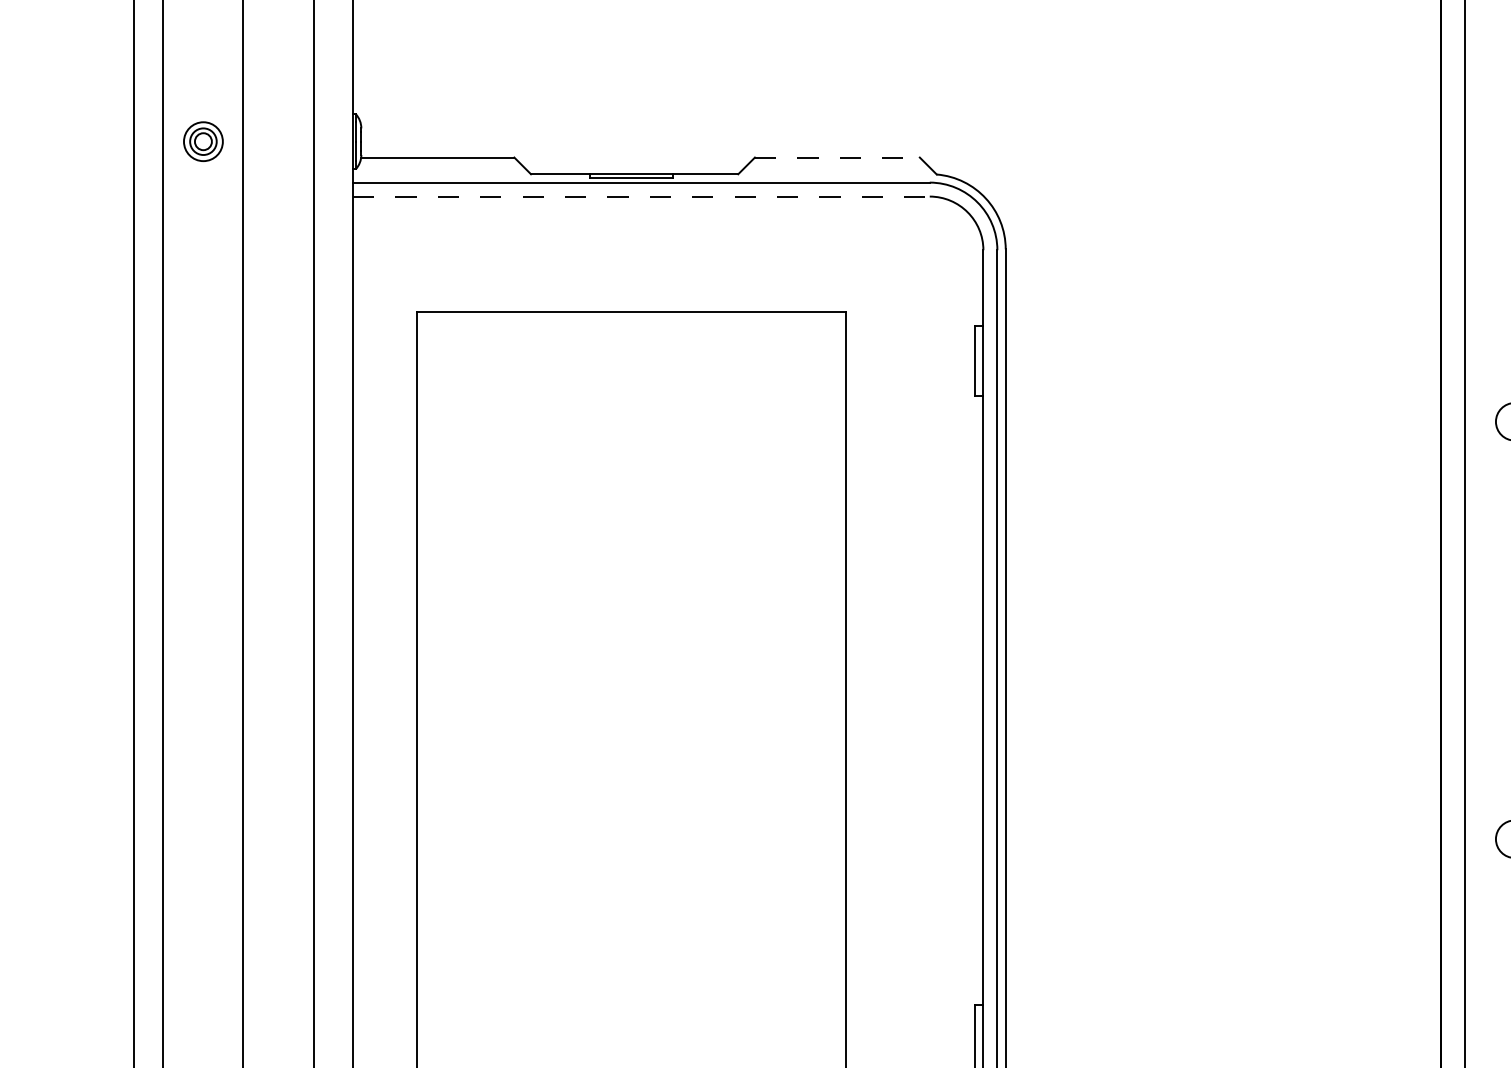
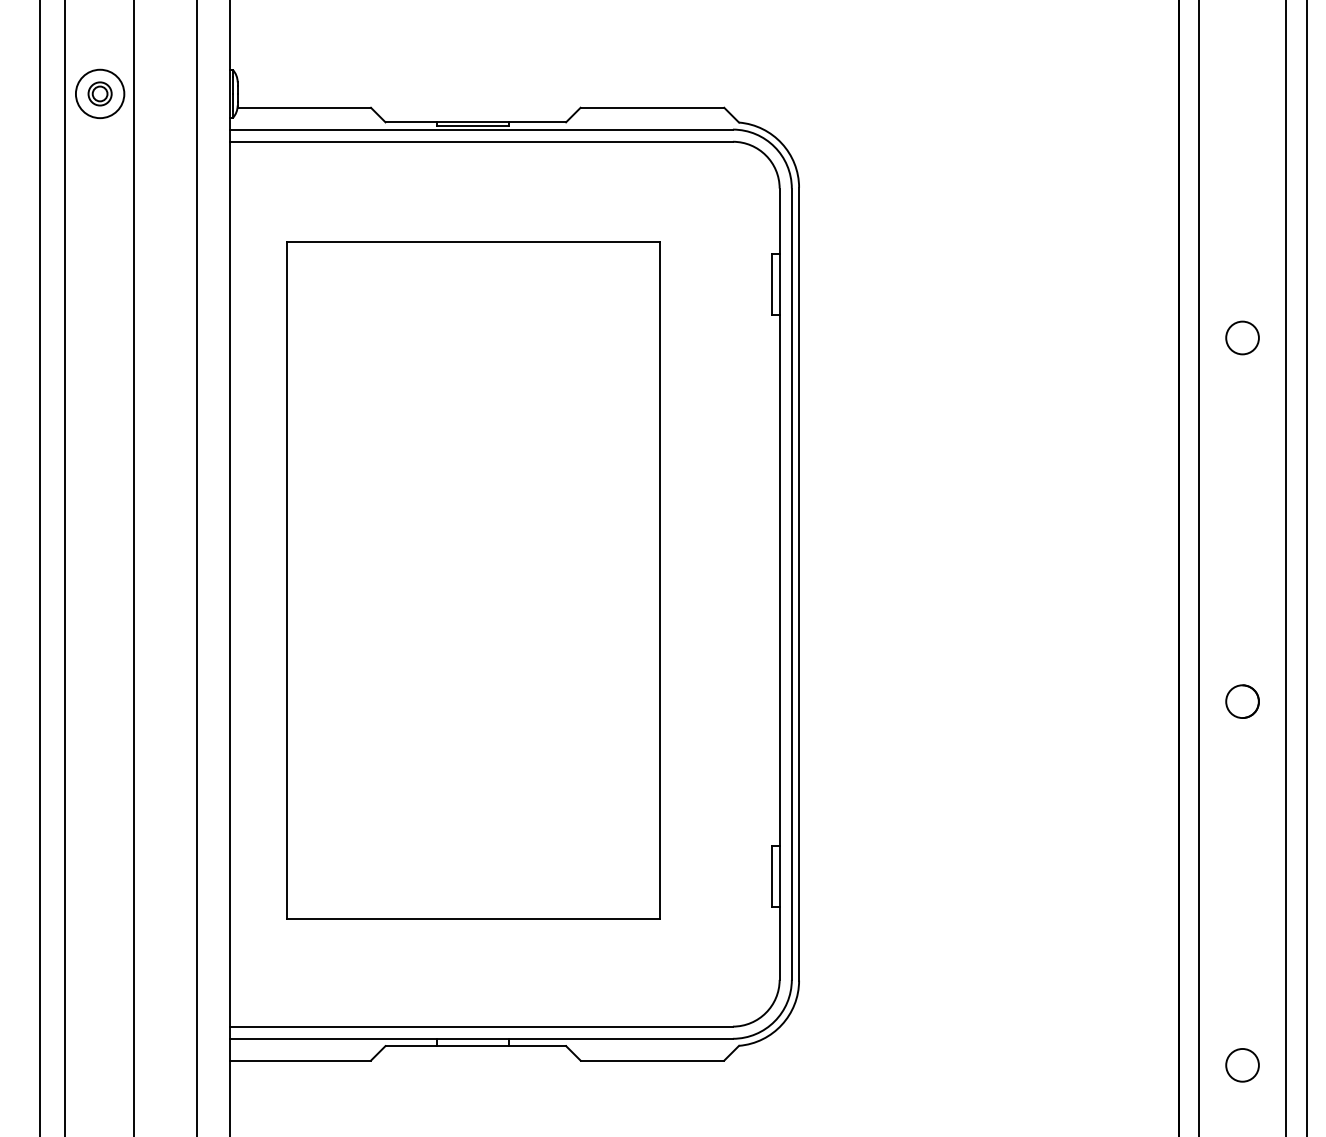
circle: (202, 141) -> (99, 93), size x1.43
line: (837, 157) -> (652, 107), dashed -> solid
line: (642, 196) -> (482, 141), dashed -> solid

